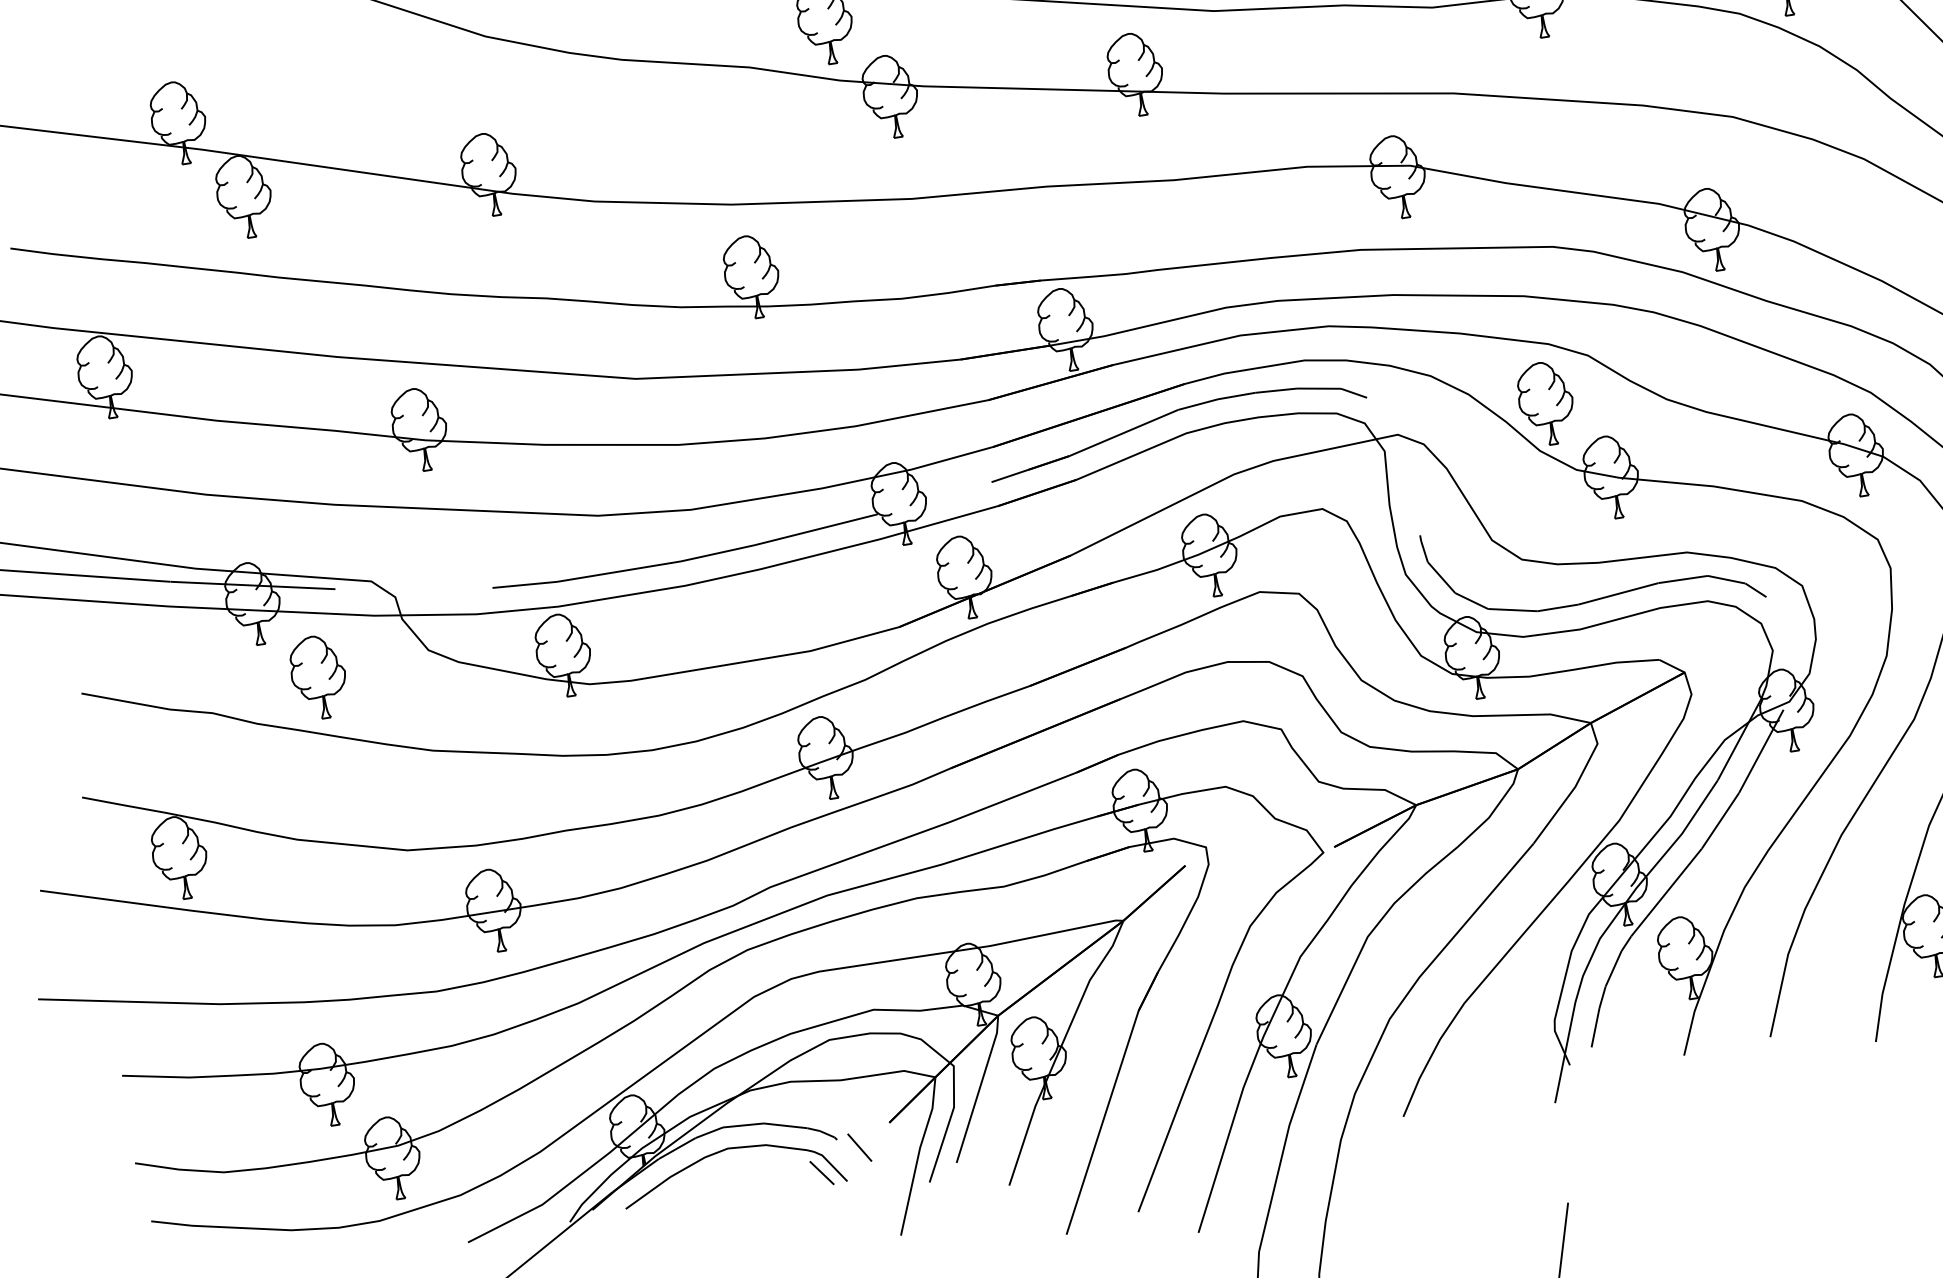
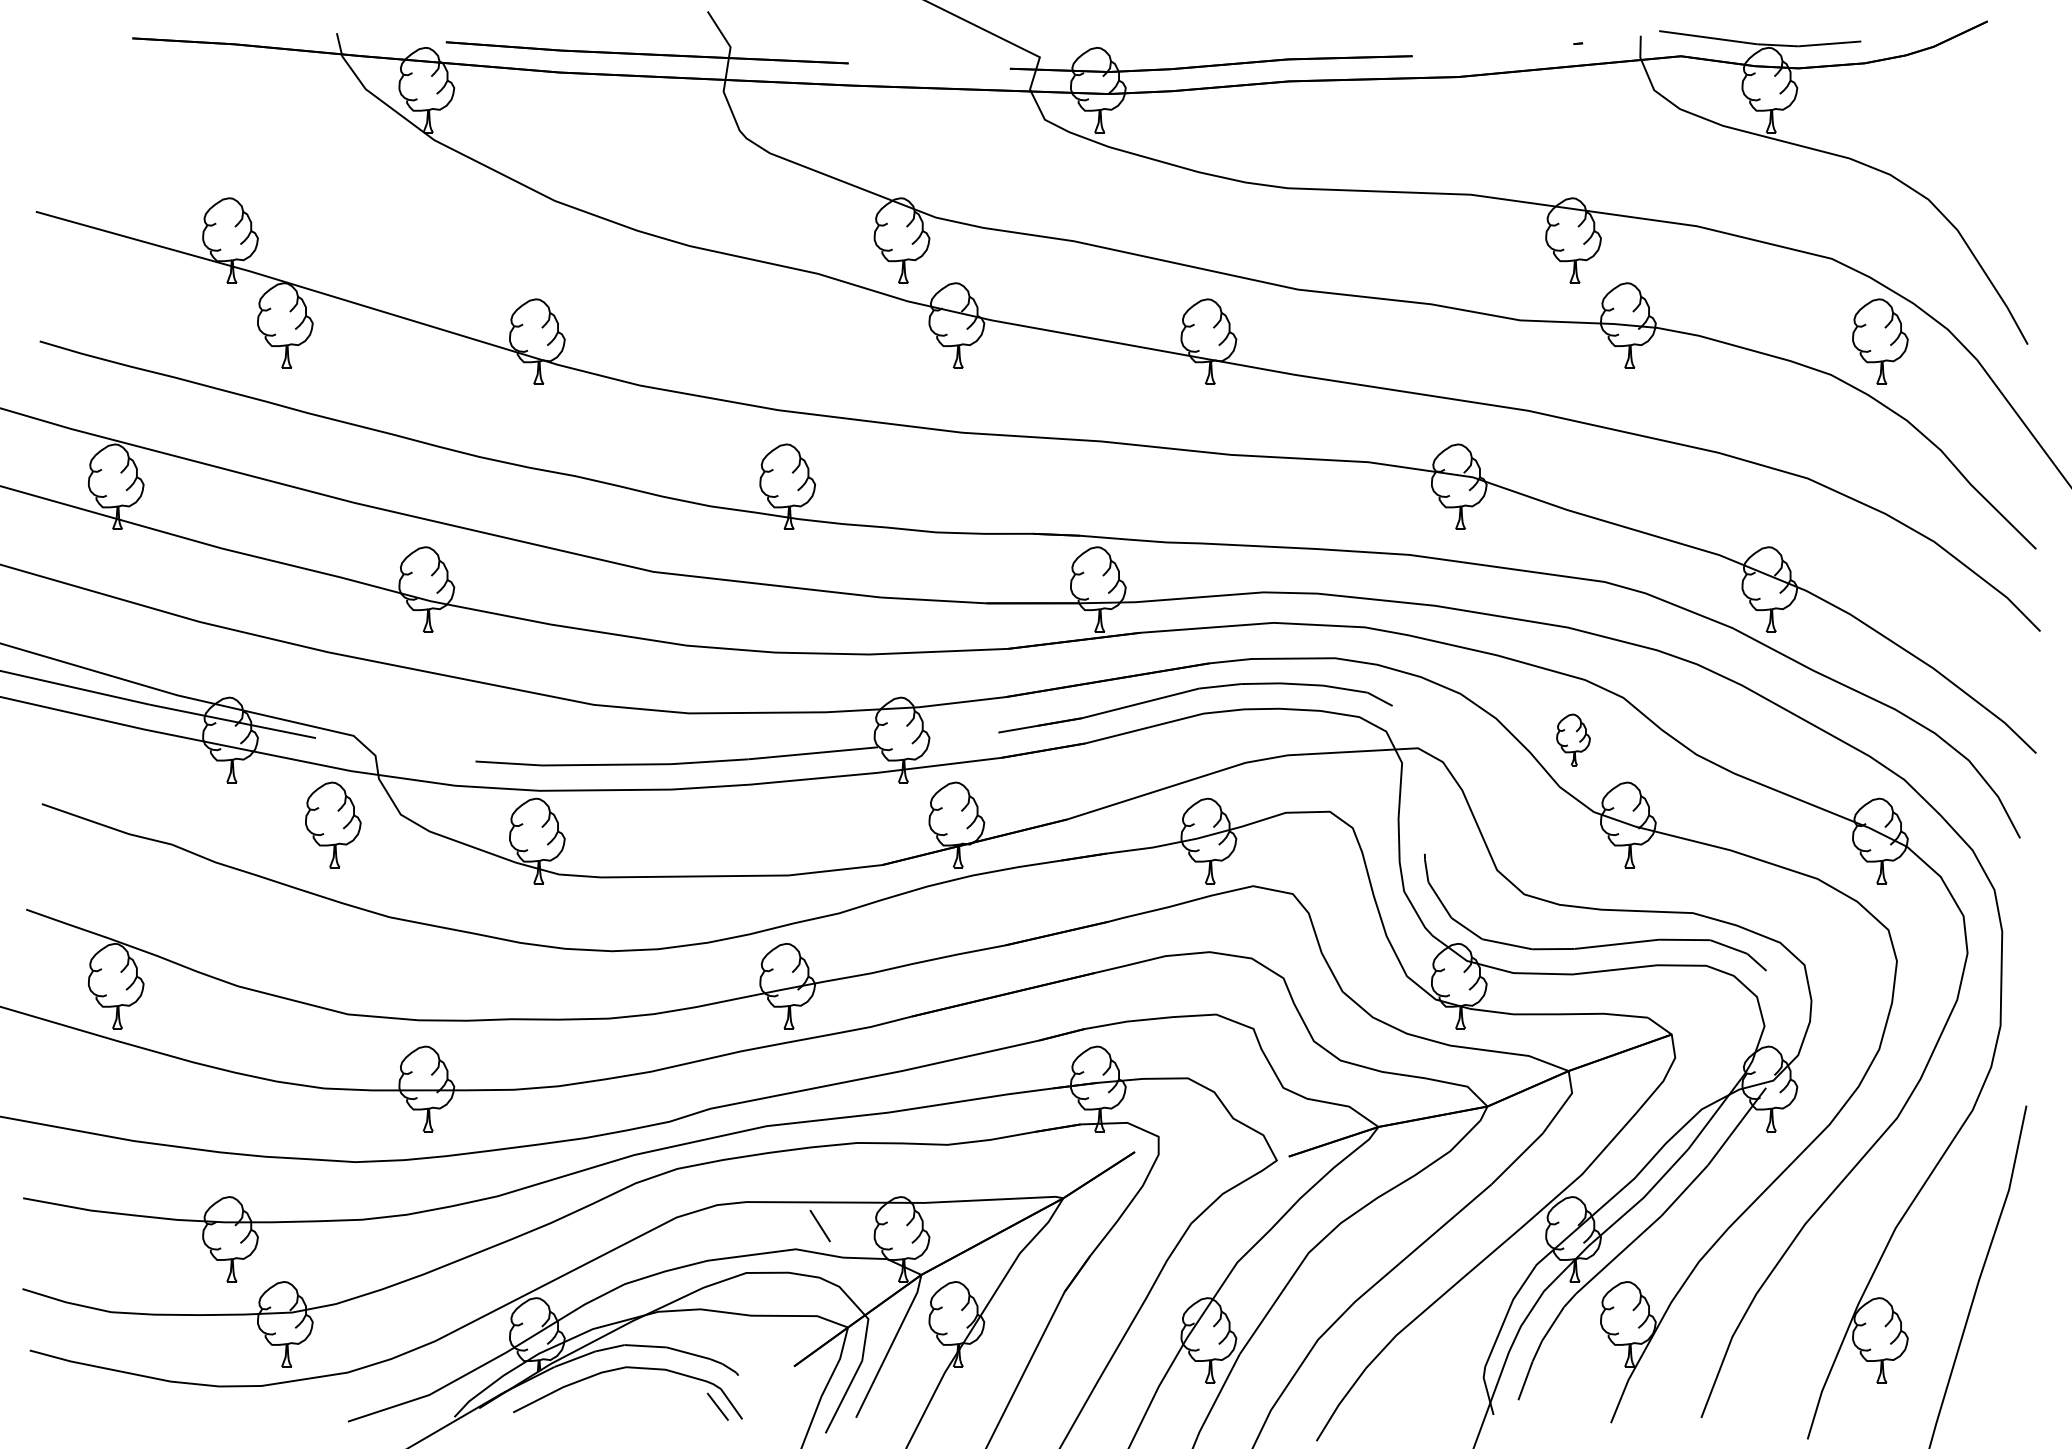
part: (1546, 403) -> (1573, 739), size x0.6
part: (318, 676) -> (333, 824), moved
line: (859, 1147) -> (819, 1225), moved

